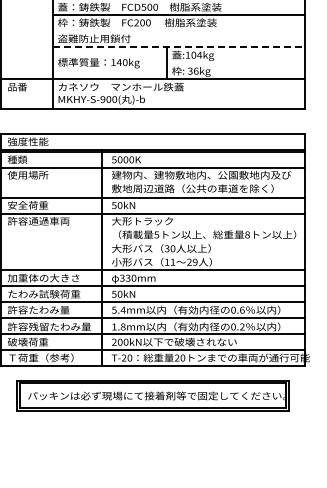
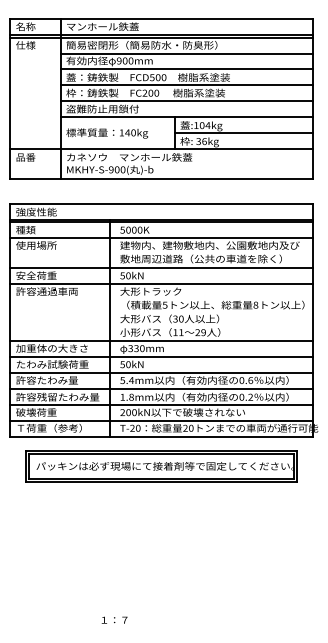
line: (179, 31) -> (187, 101), added
line: (179, 47) -> (187, 117), dashed -> solid
line: (236, 63) -> (244, 133), added

